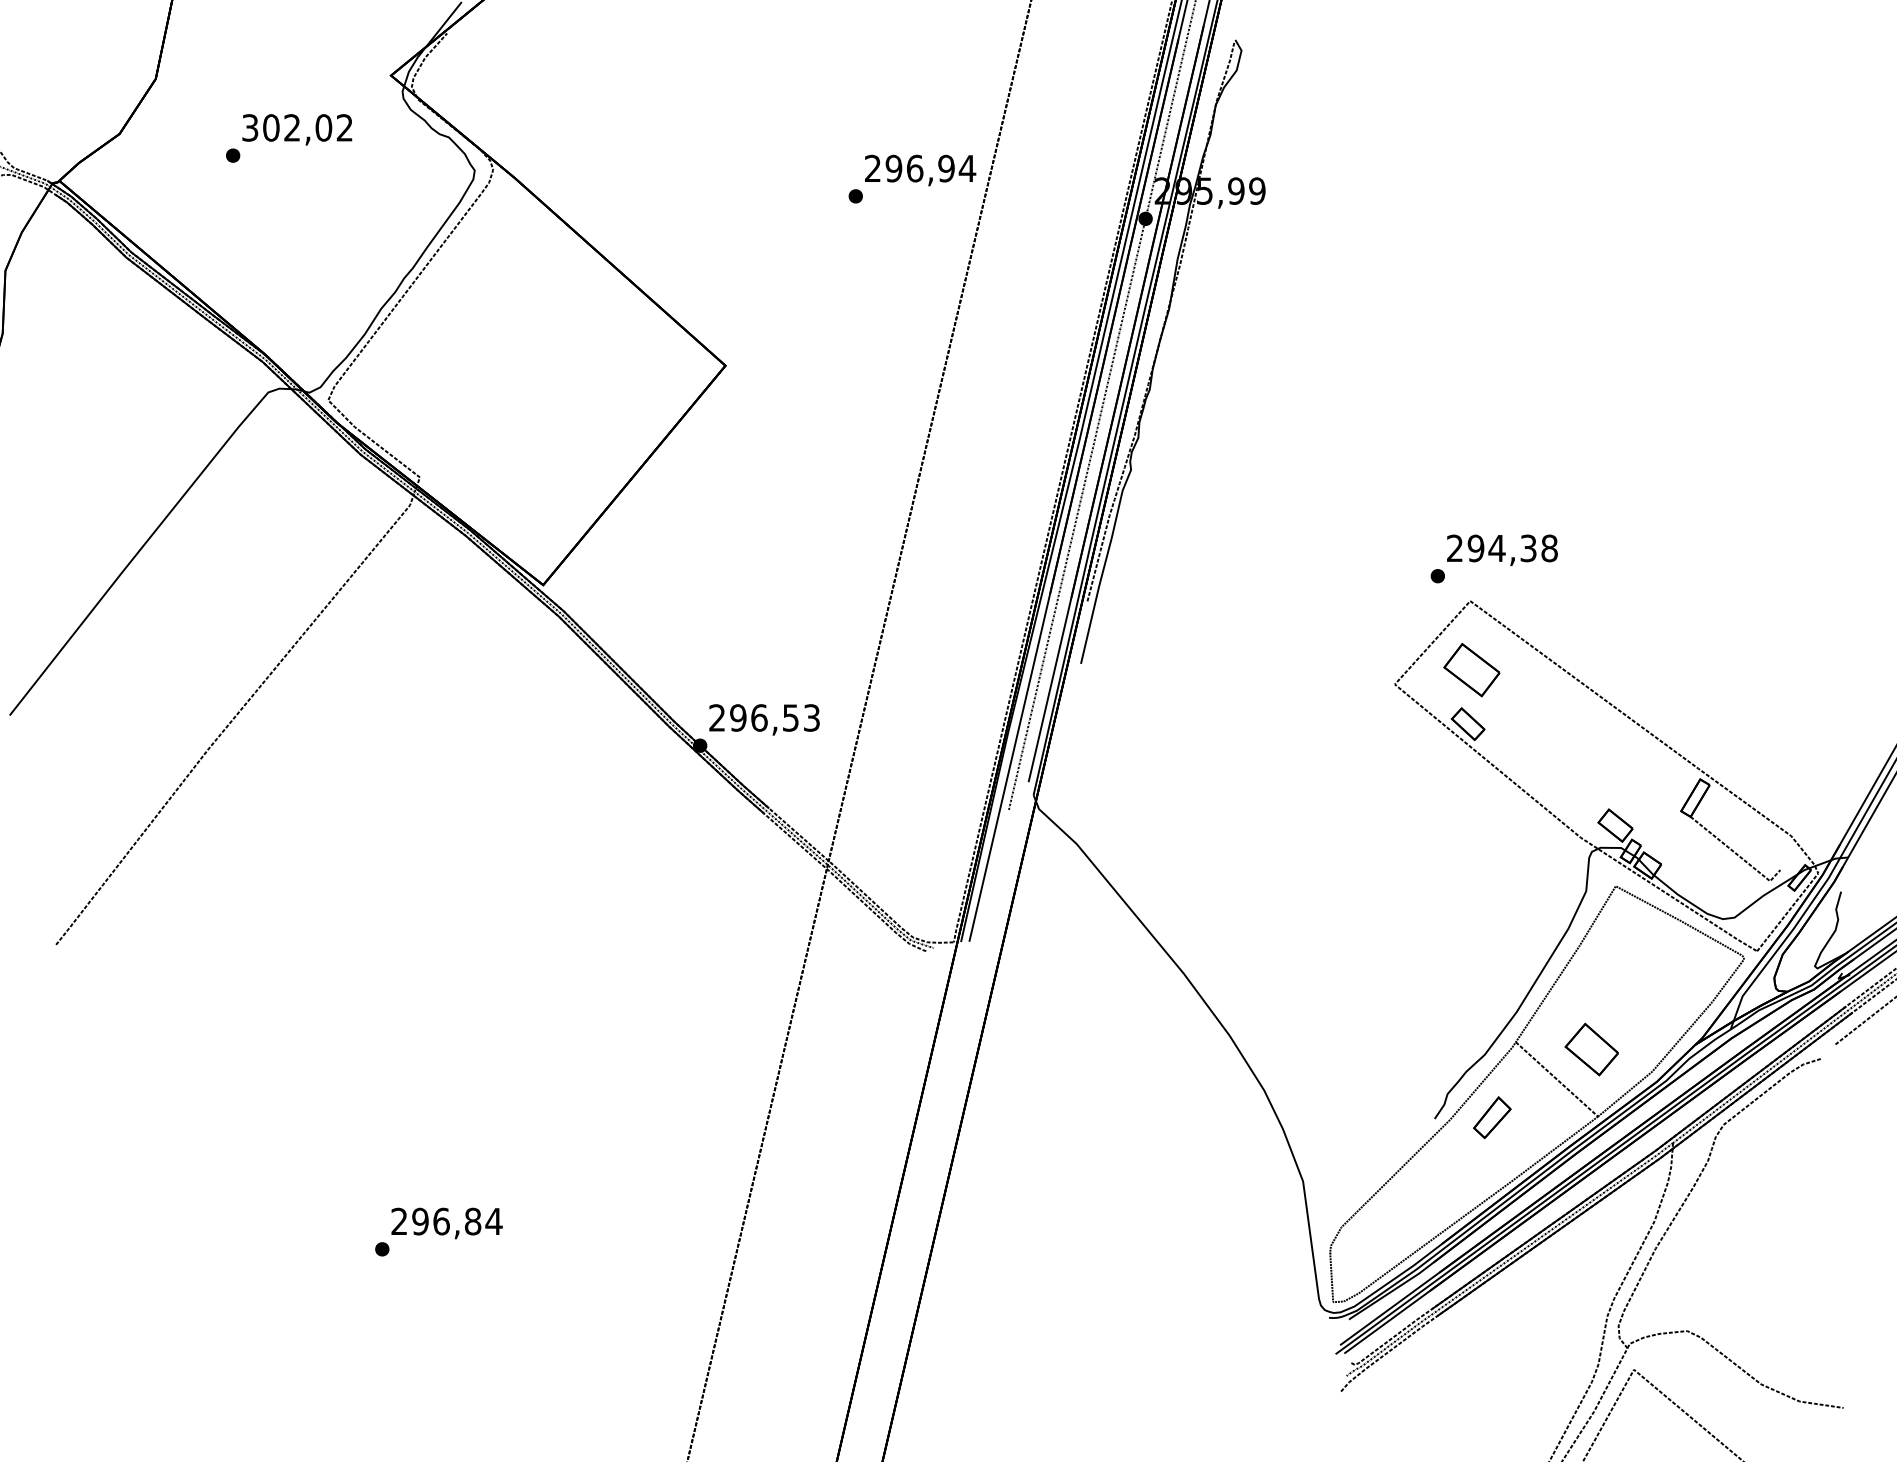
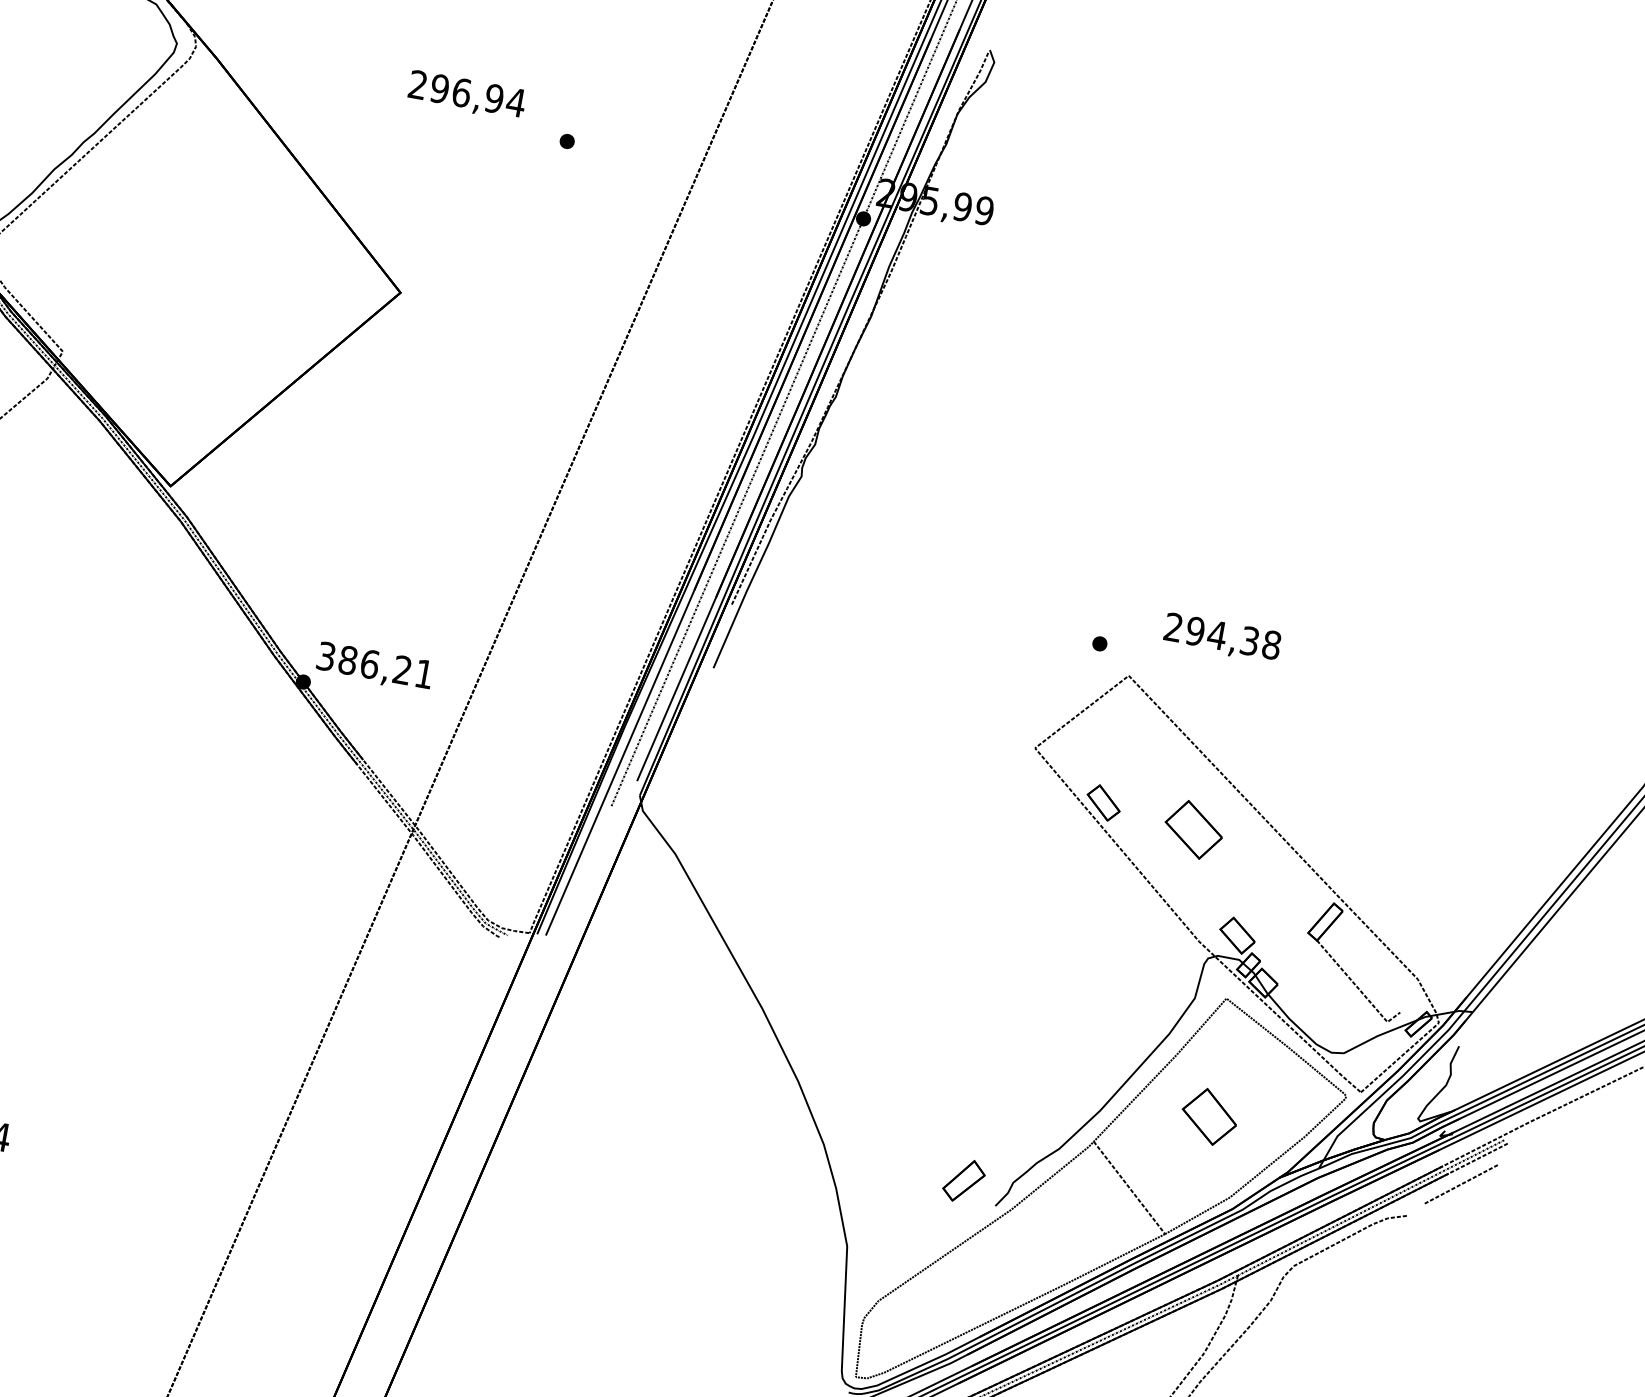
text: (920, 170) -> (467, 95), moved
text: (1502, 549) -> (1222, 637), moved
part: (1471, 670) -> (1193, 830), moved
text: (764, 717) -> (375, 664), 296,53 -> 386,21
part: (1591, 1049) -> (1209, 1116), moved
part: (1492, 1117) -> (964, 1180), moved

